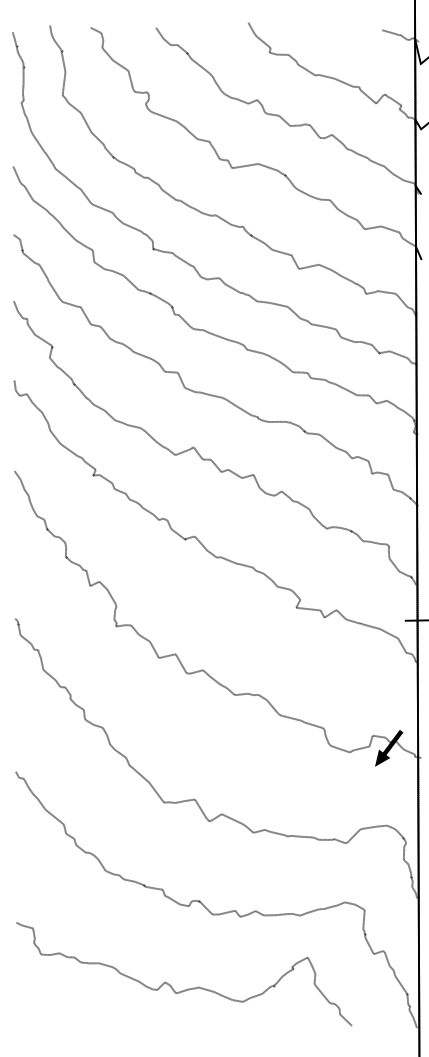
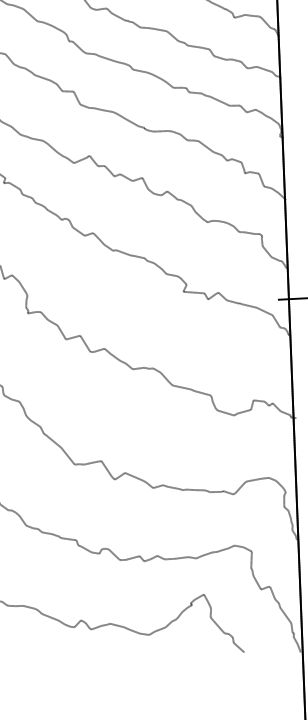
fill: (388, 747) -> (267, 410), removed

